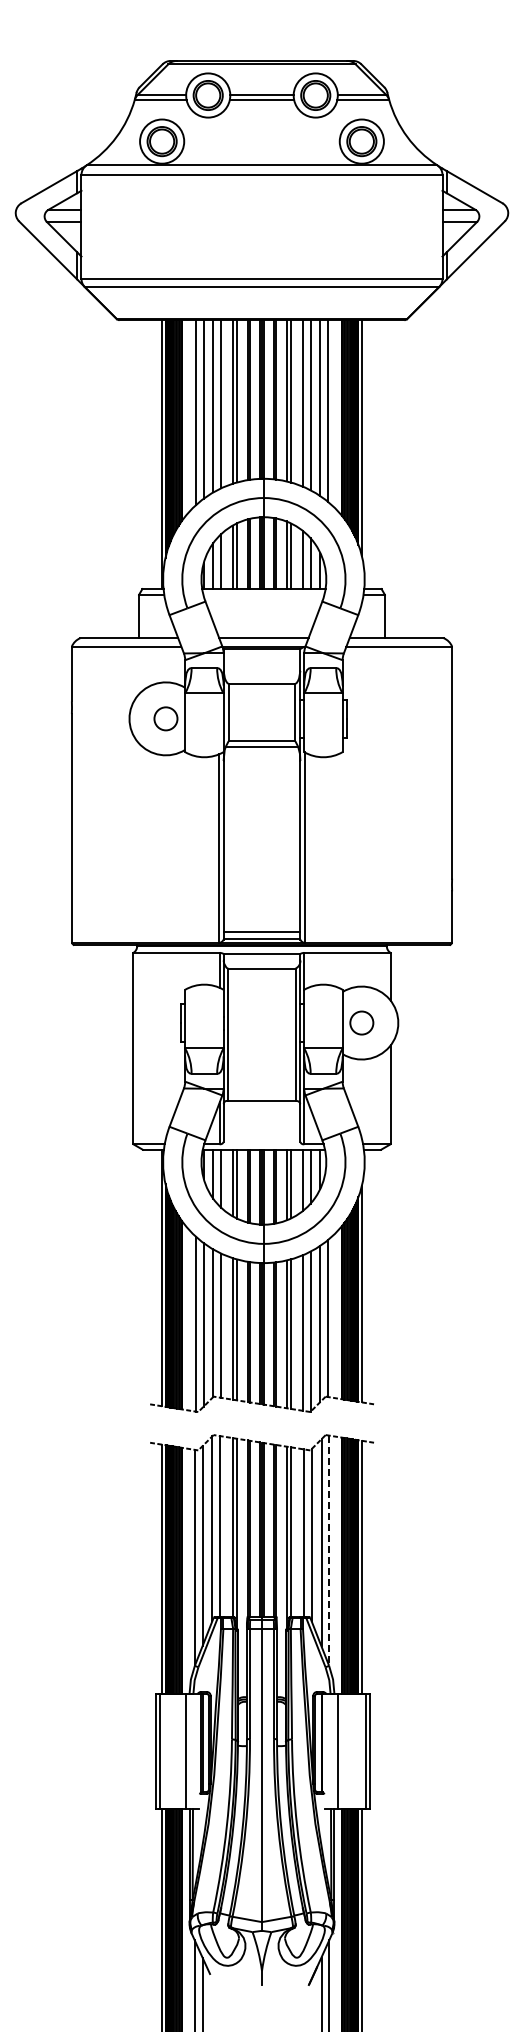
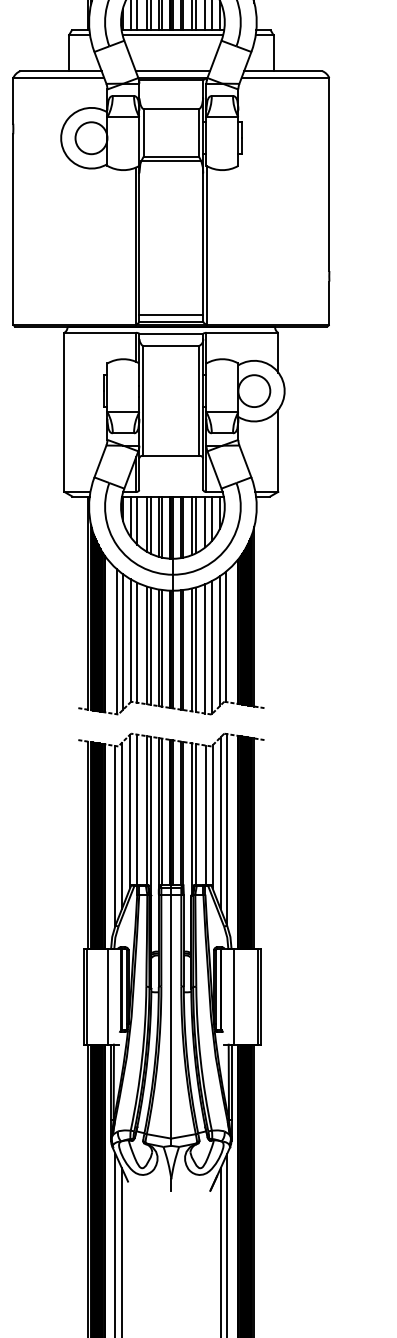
line: (263, 594) -> (172, 34), added
circle: (165, 718) -> (91, 137), size x1.67
circle: (361, 1022) -> (254, 390), size x1.67
line: (329, 1551) -> (227, 830), dashed -> solid

